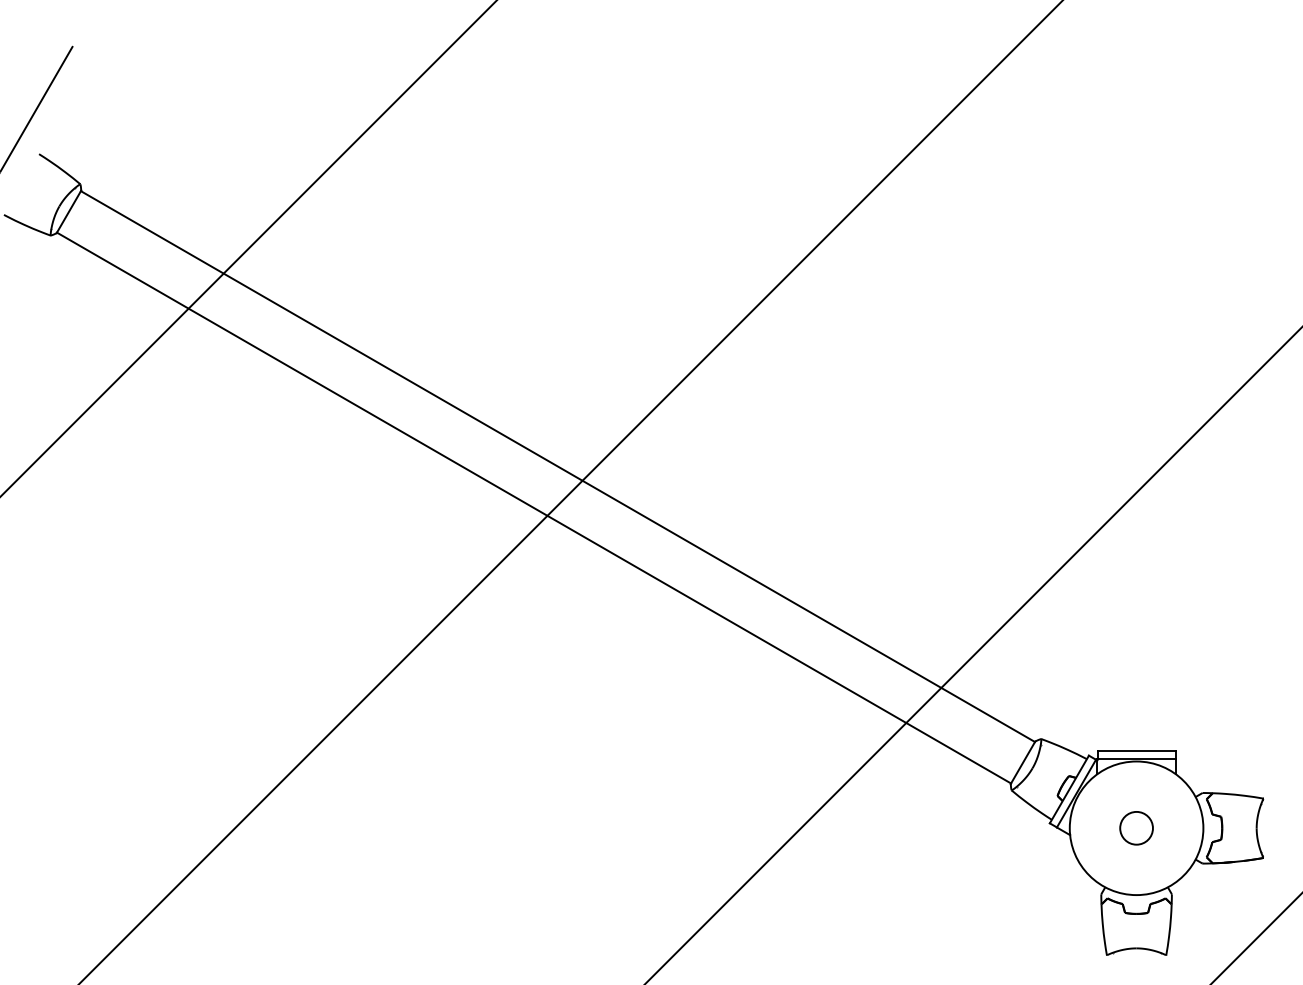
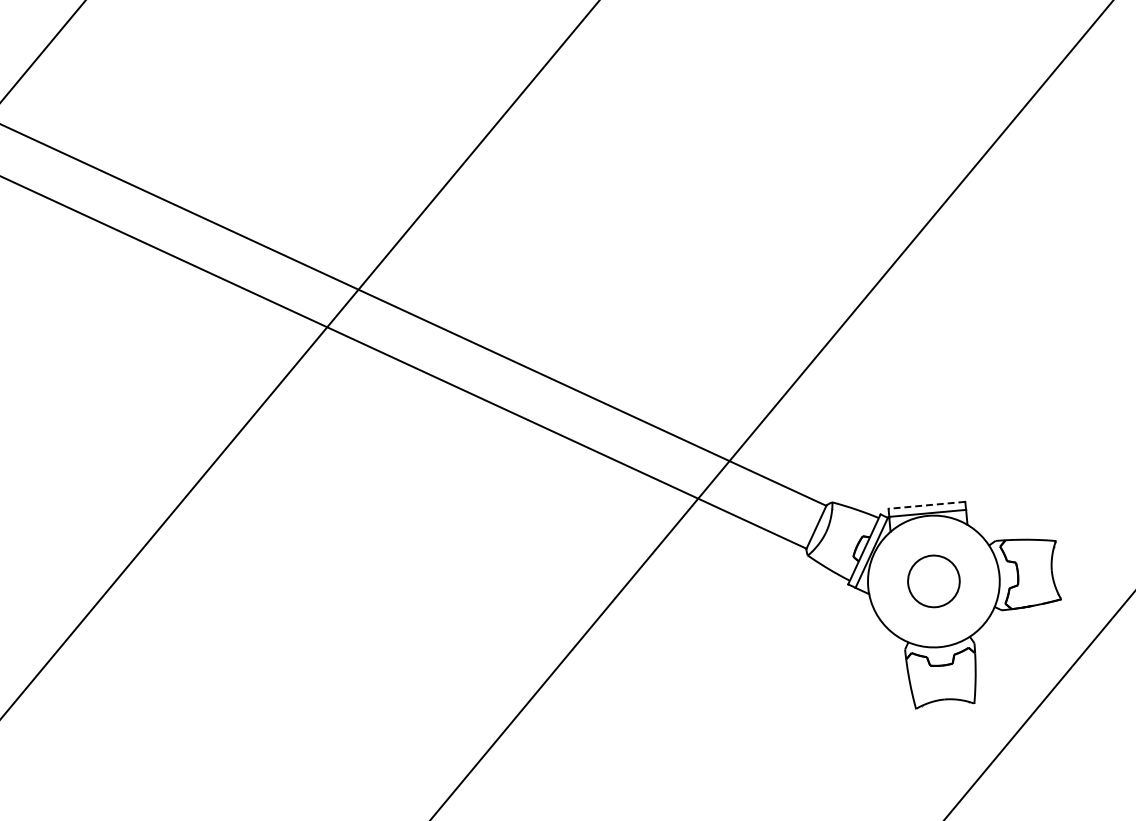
line: (1136, 750) -> (926, 505), solid -> dashed
circle: (1136, 828) -> (933, 581), size x1.6

